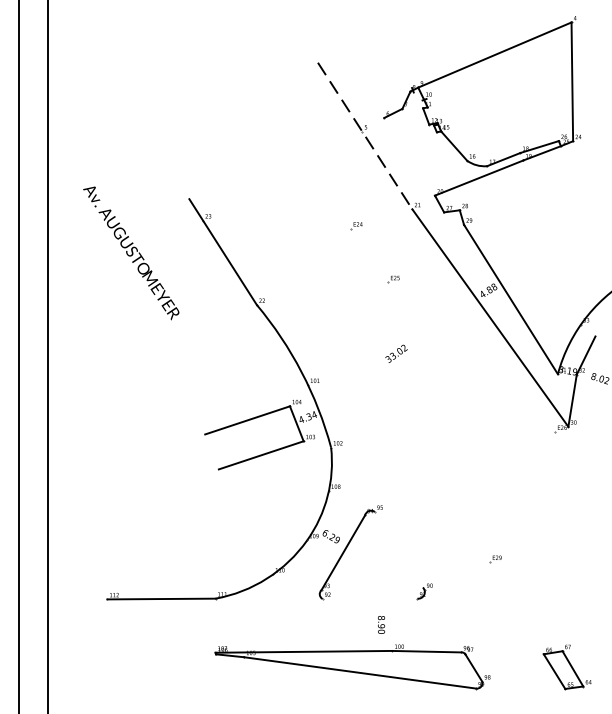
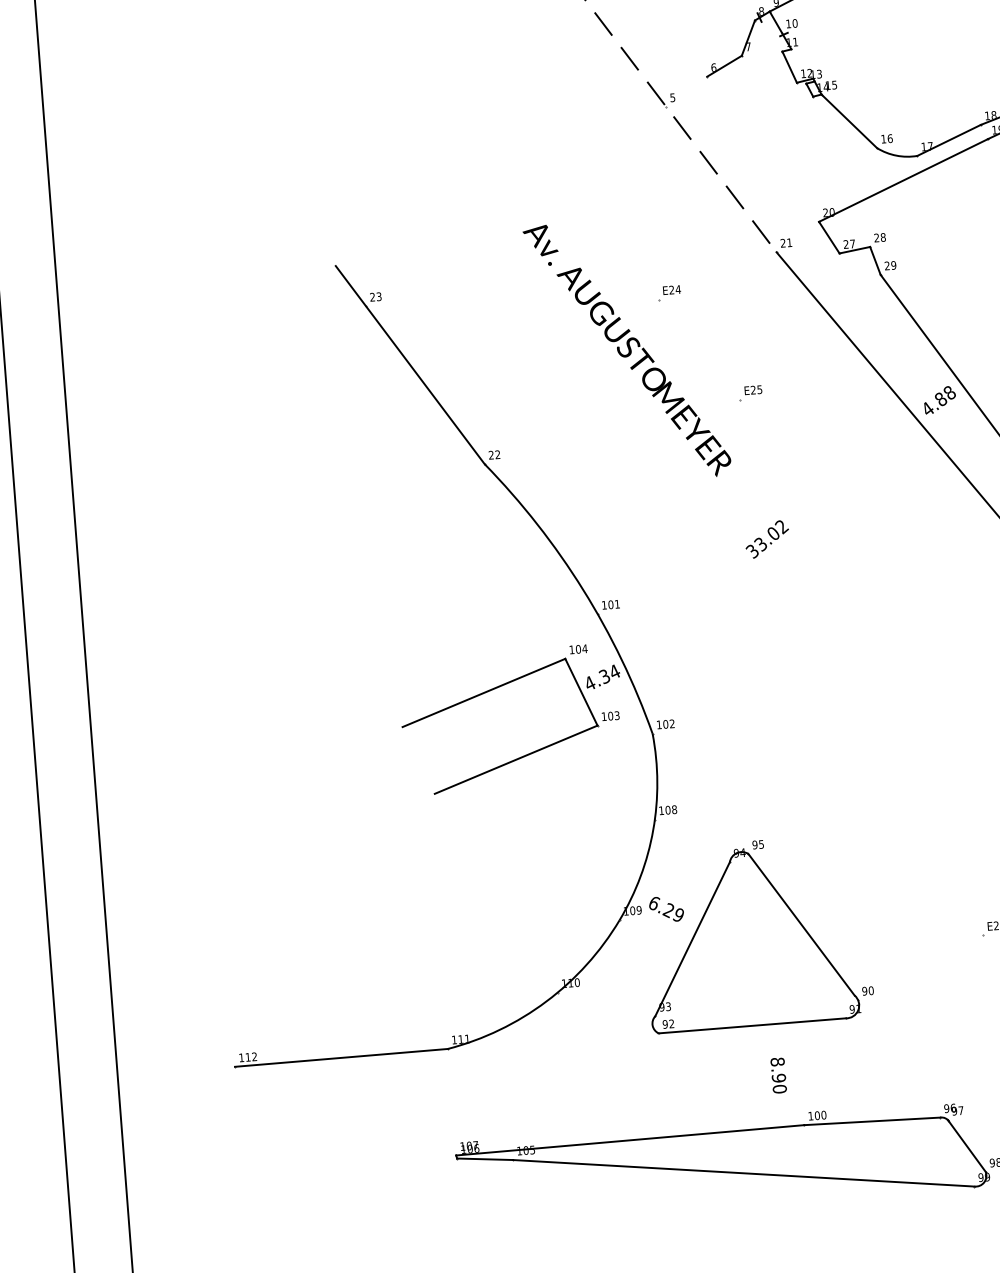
text: (131, 253) -> (627, 351), moved
line: (398, 549) -> (800, 924), added
line: (369, 598) -> (751, 1025), added

